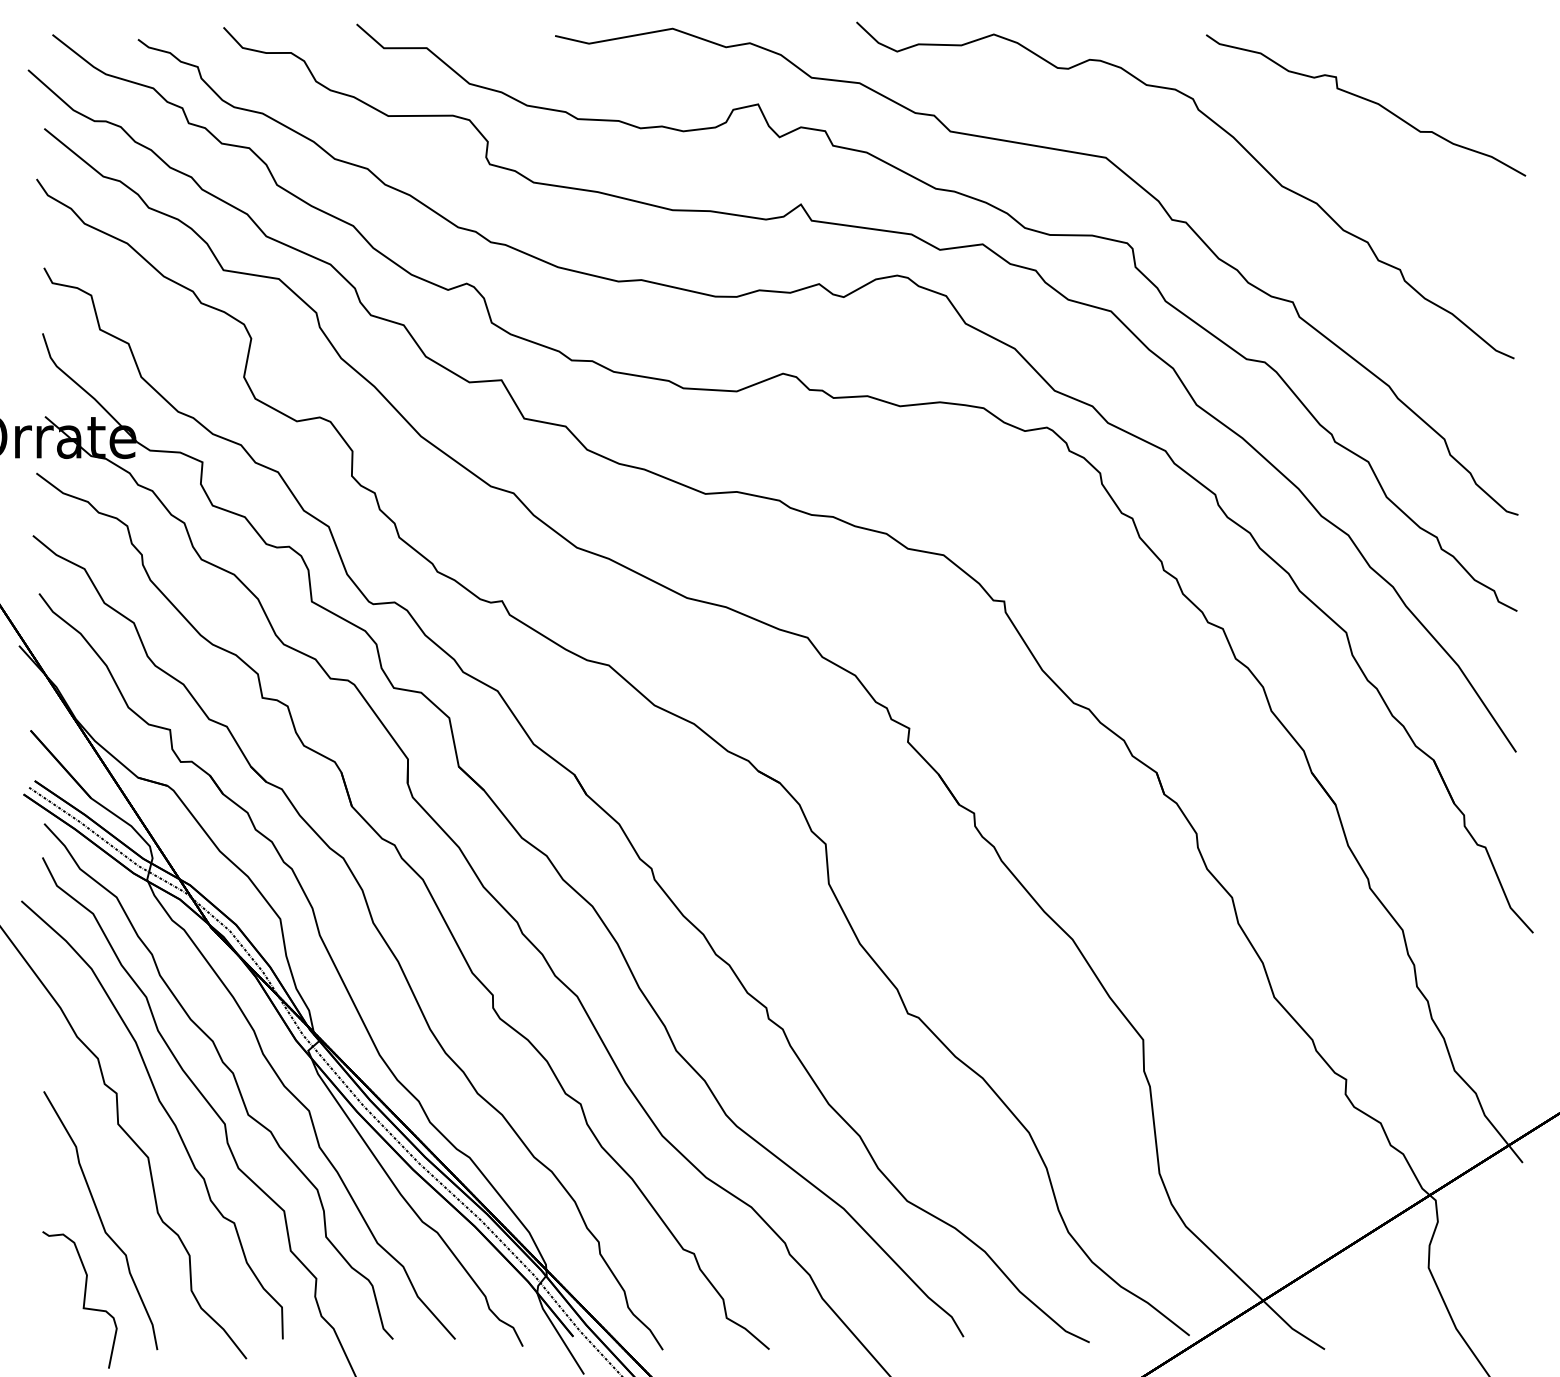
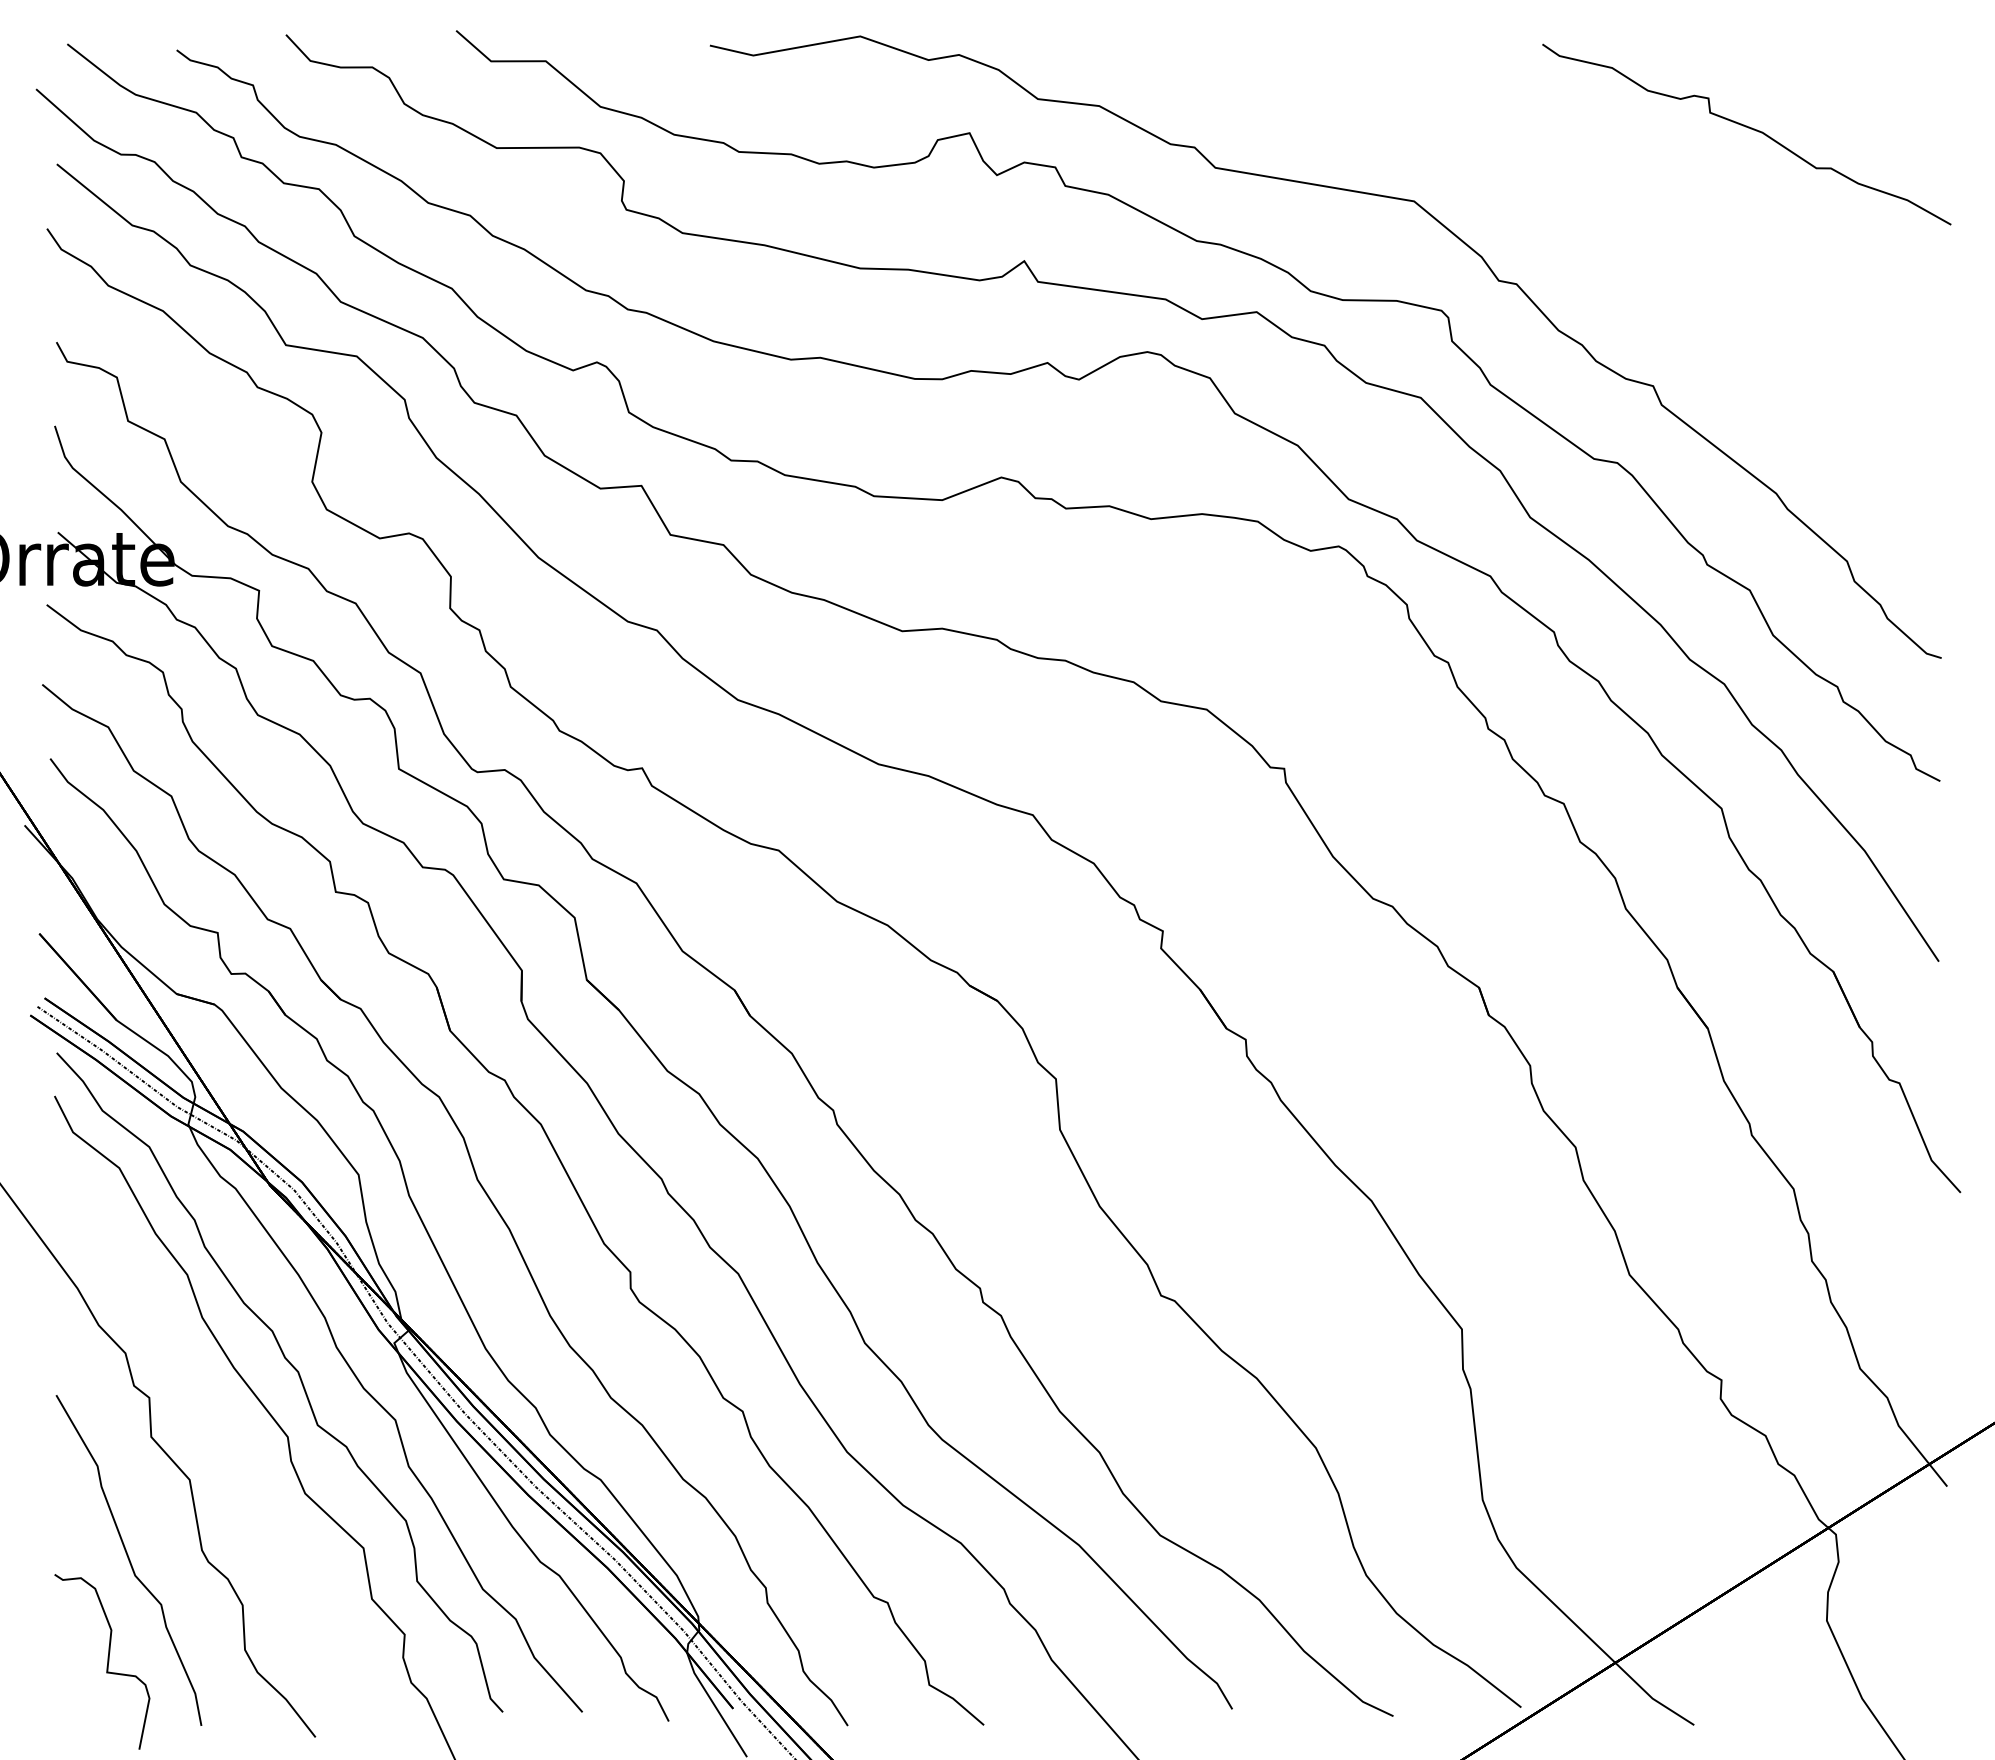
curve: (1228, 134) -> (1570, 171), removed
part: (164, 1110) -> (210, 1419), removed

